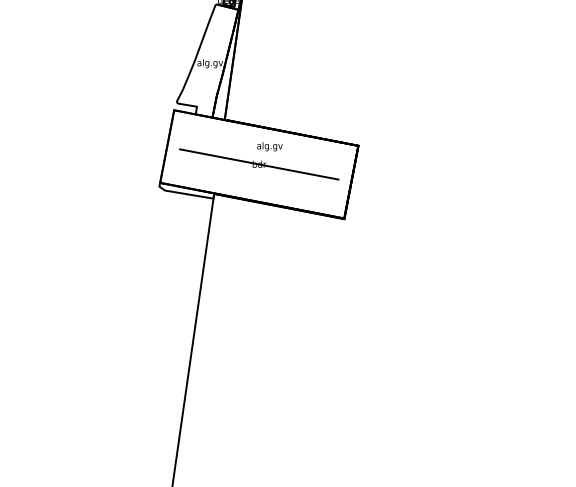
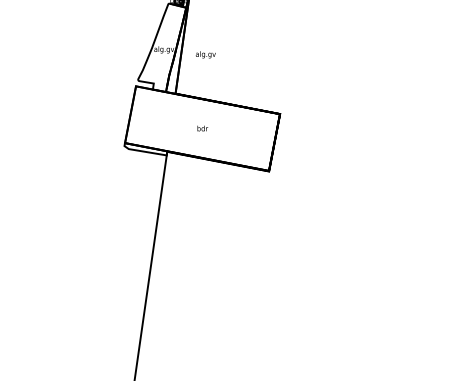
text: (269, 146) -> (205, 54), moved
line: (259, 164) -> (202, 128), removed

